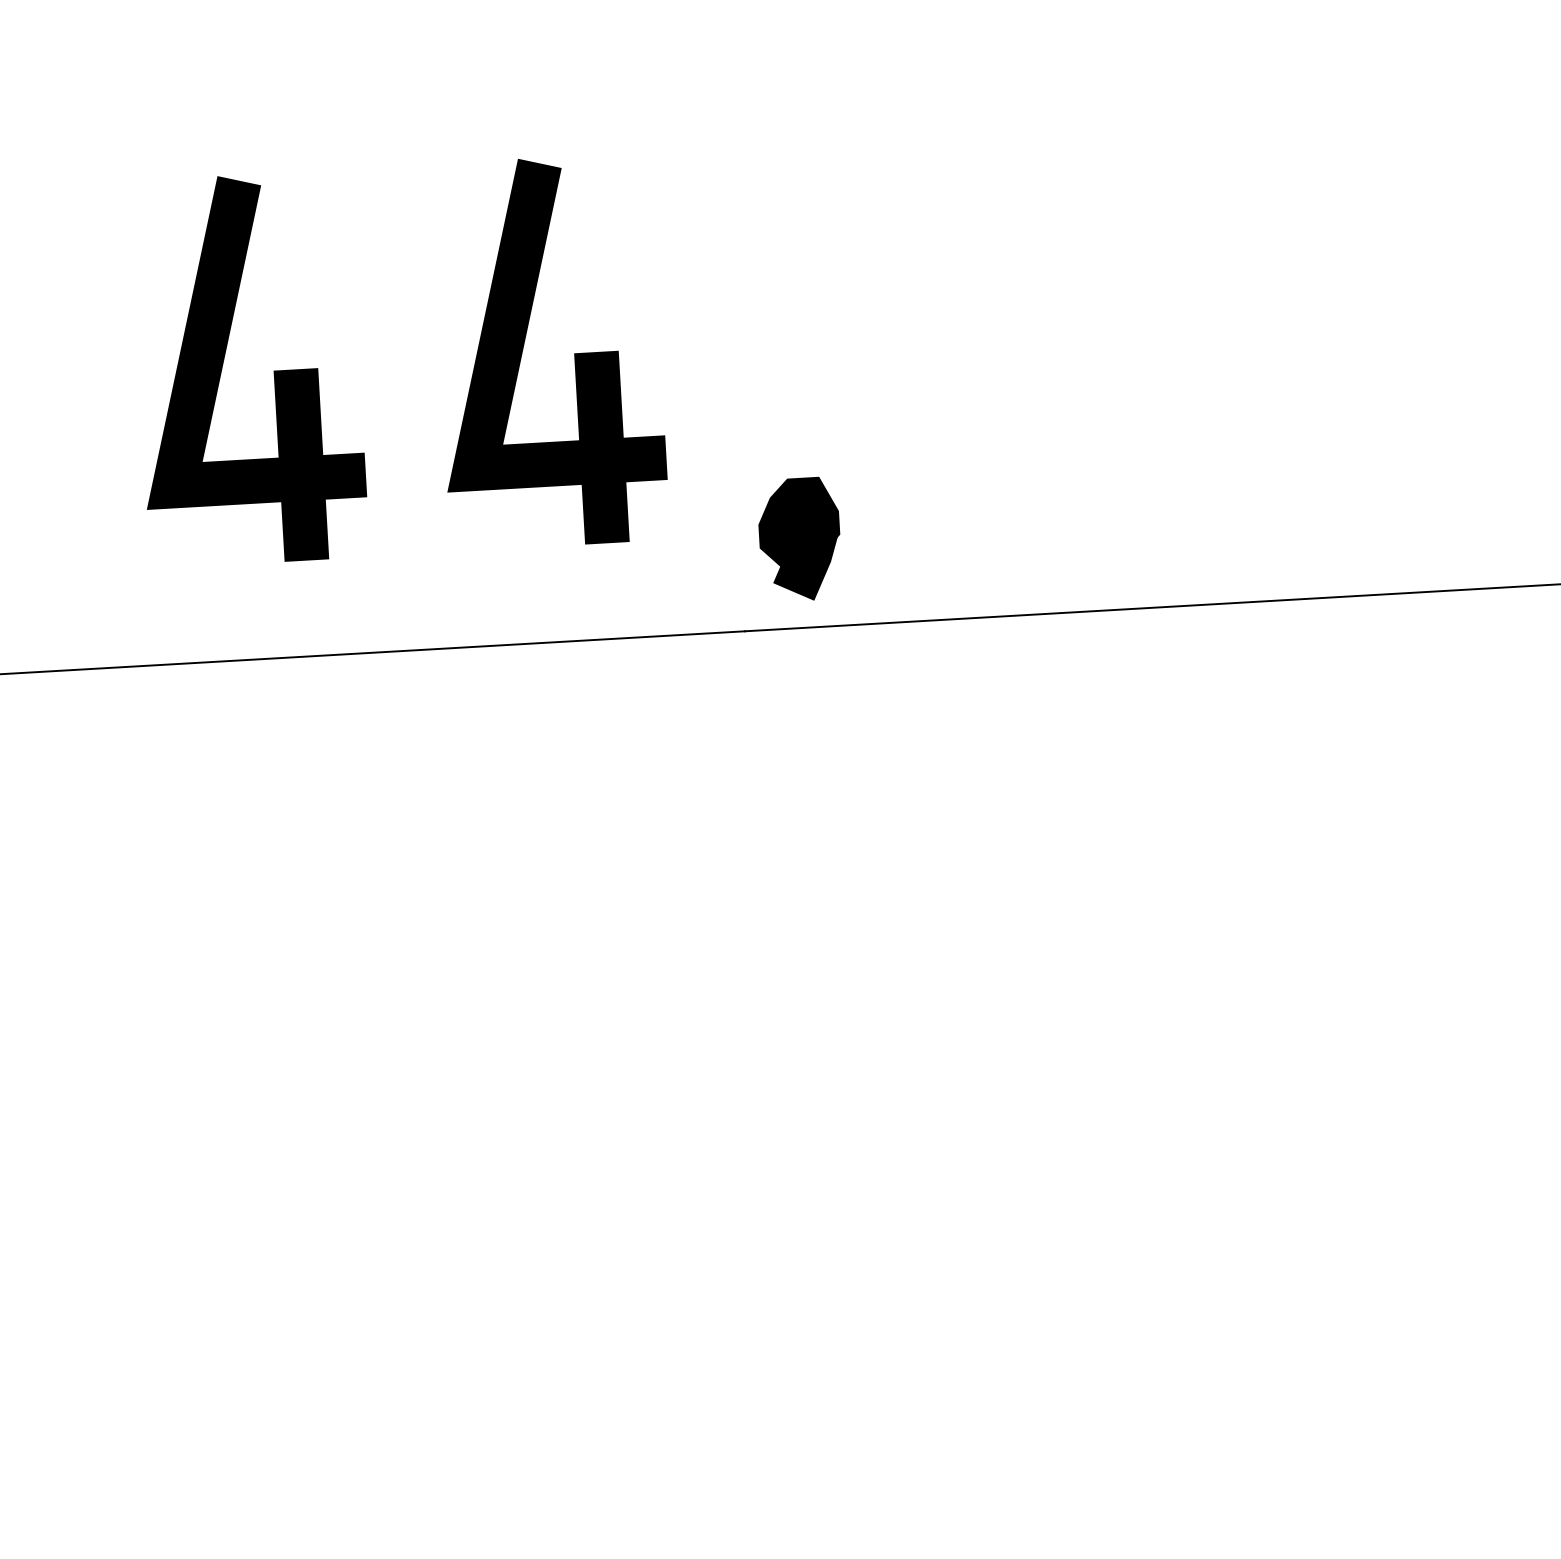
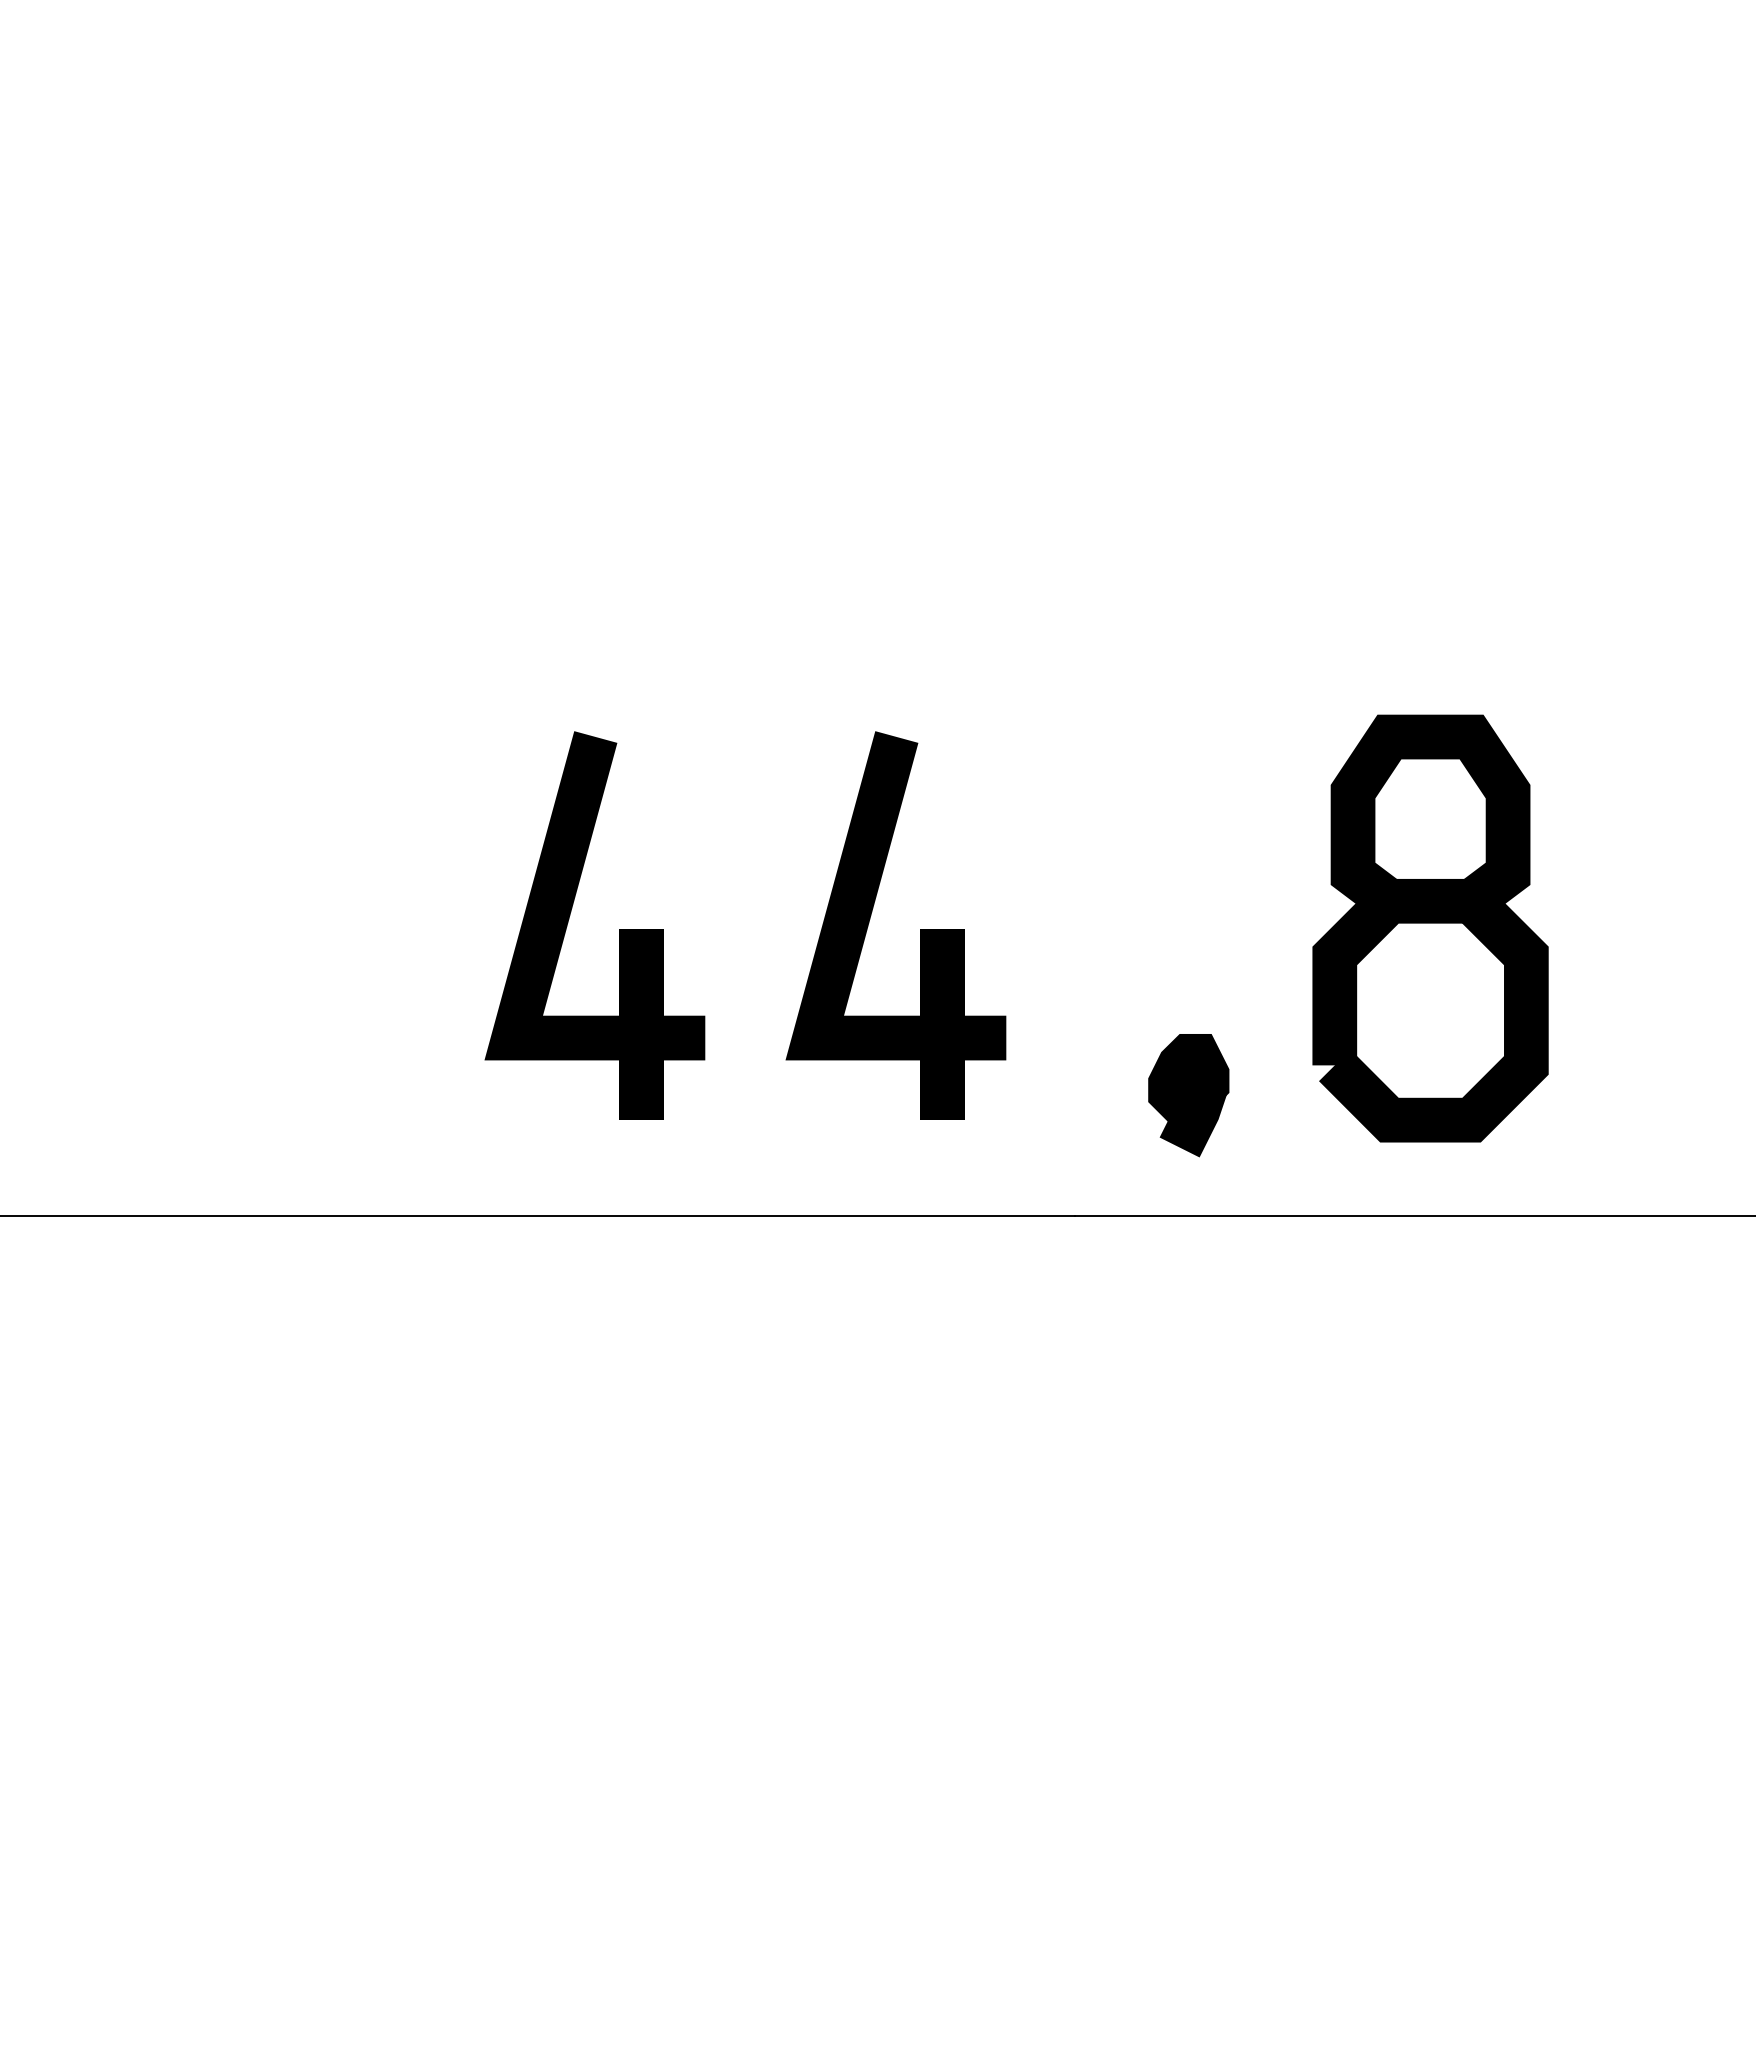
part: (1083, 323) -> (1430, 928), added
part: (799, 539) -> (1188, 1095), moved

